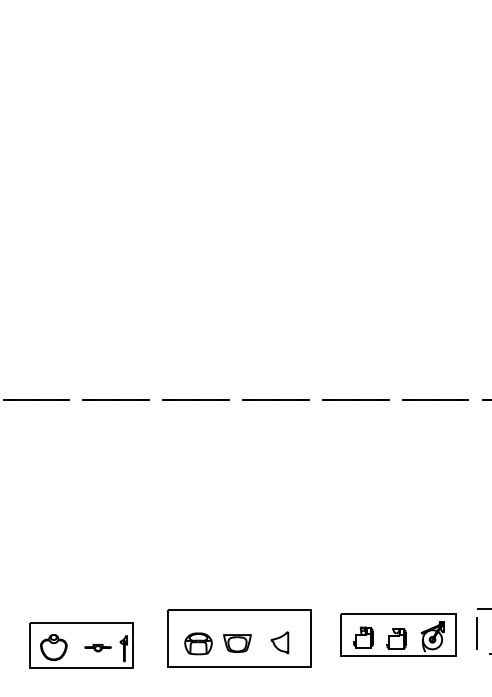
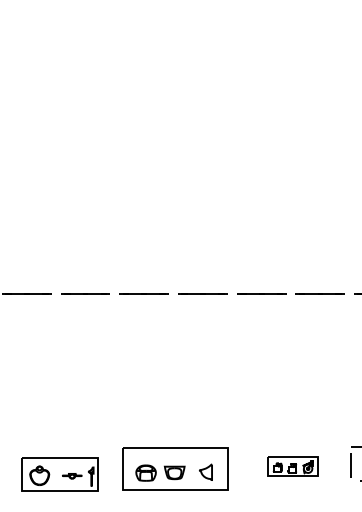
part: (398, 634) -> (293, 466), size x0.6

